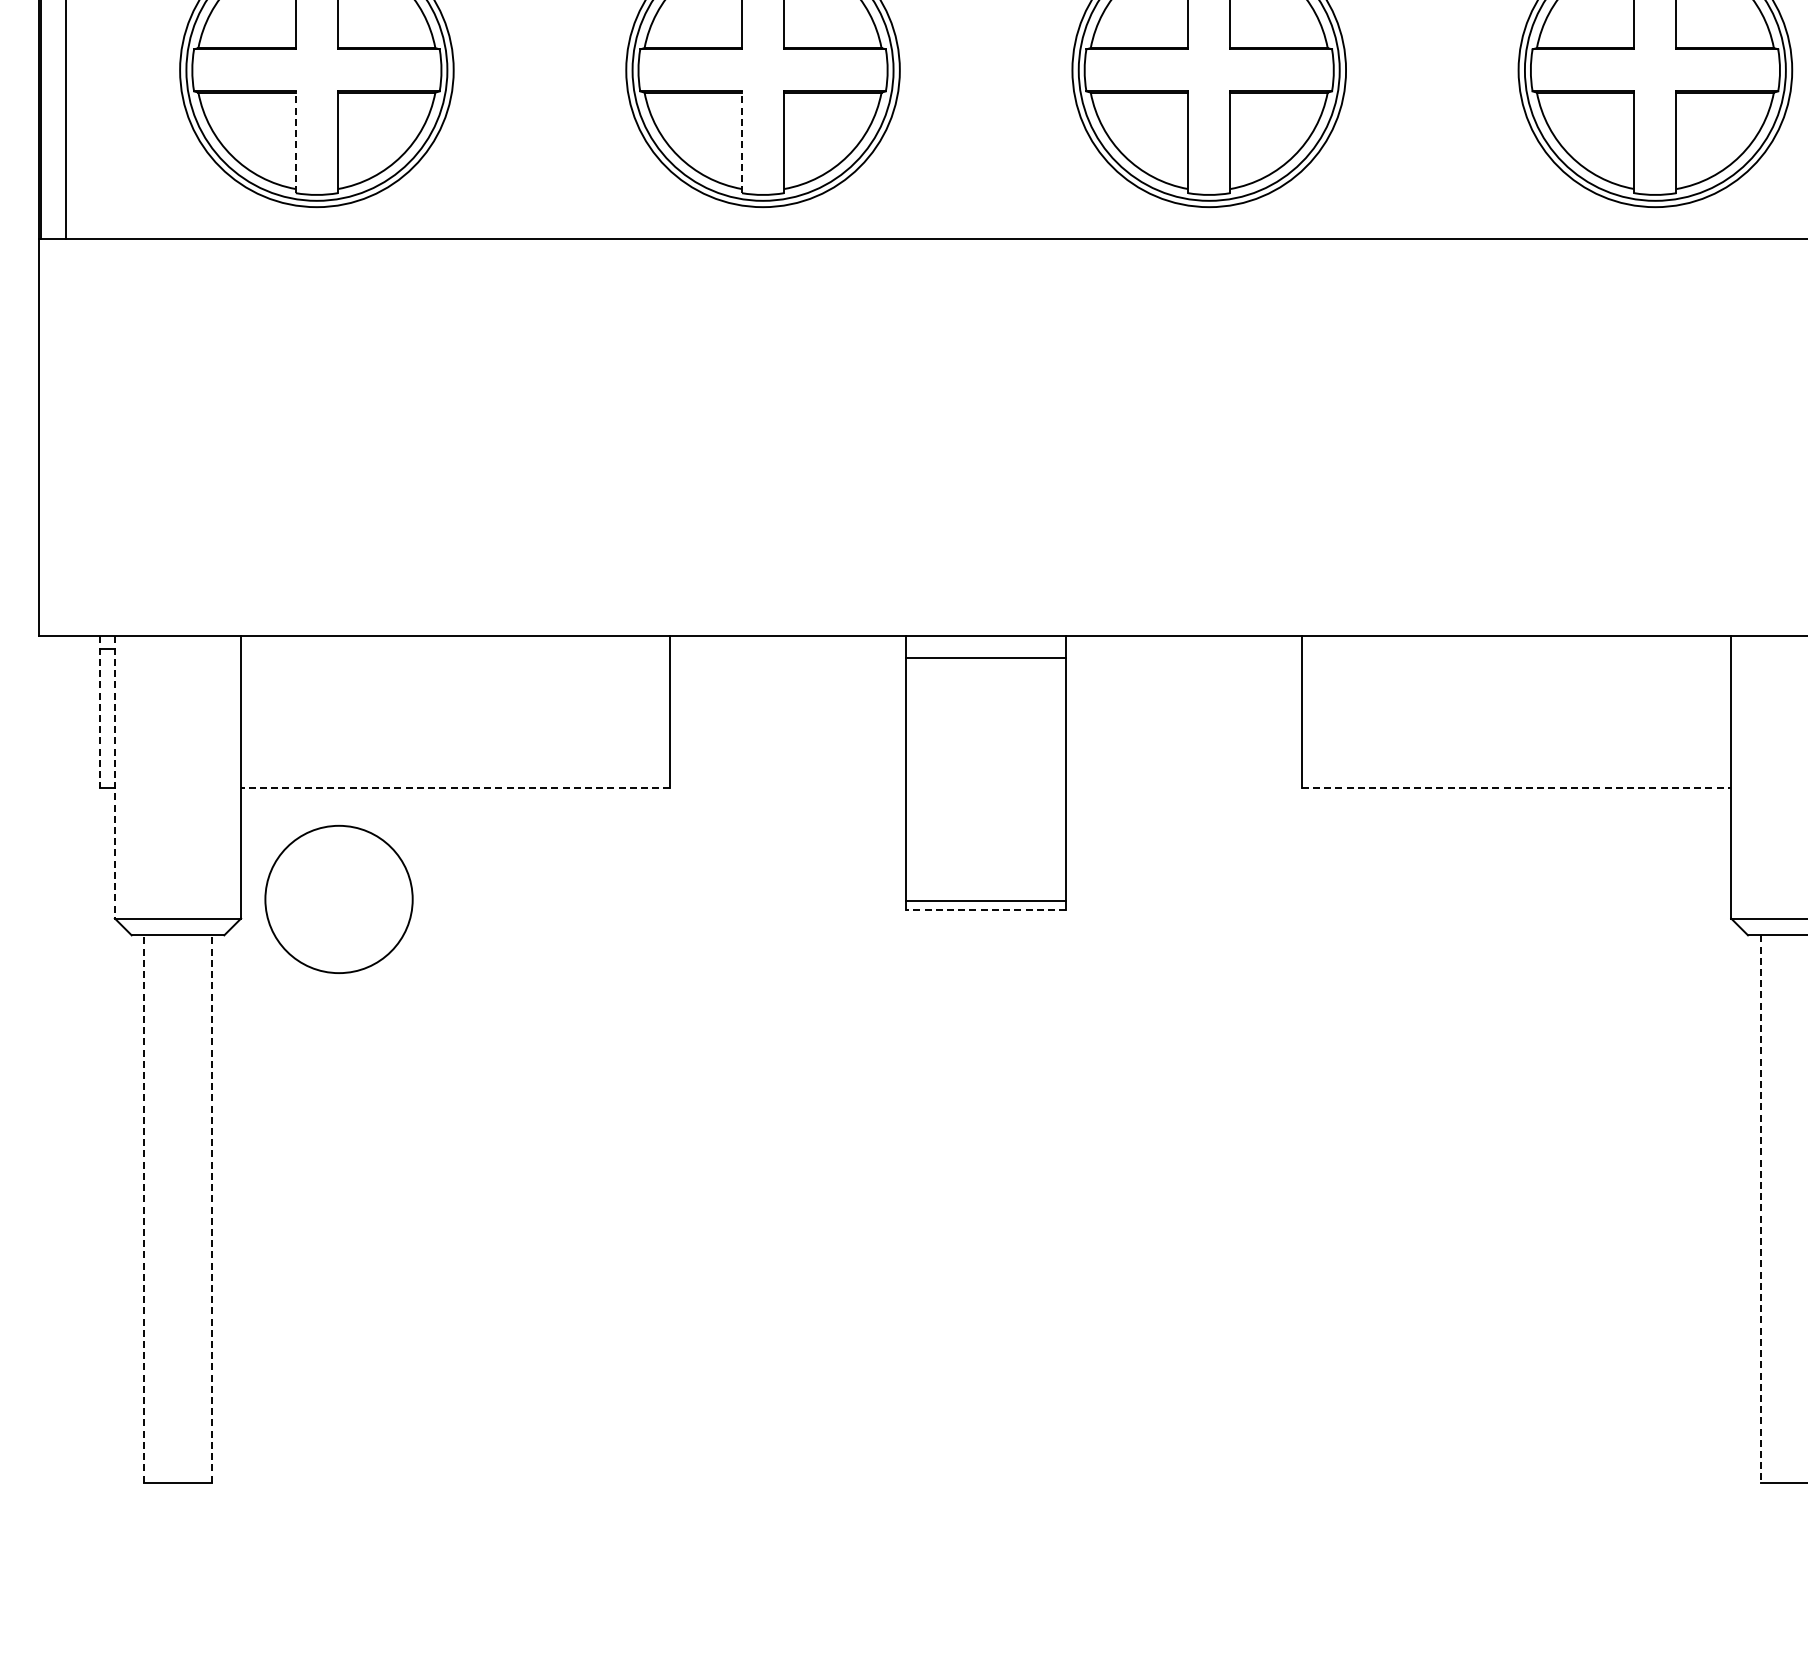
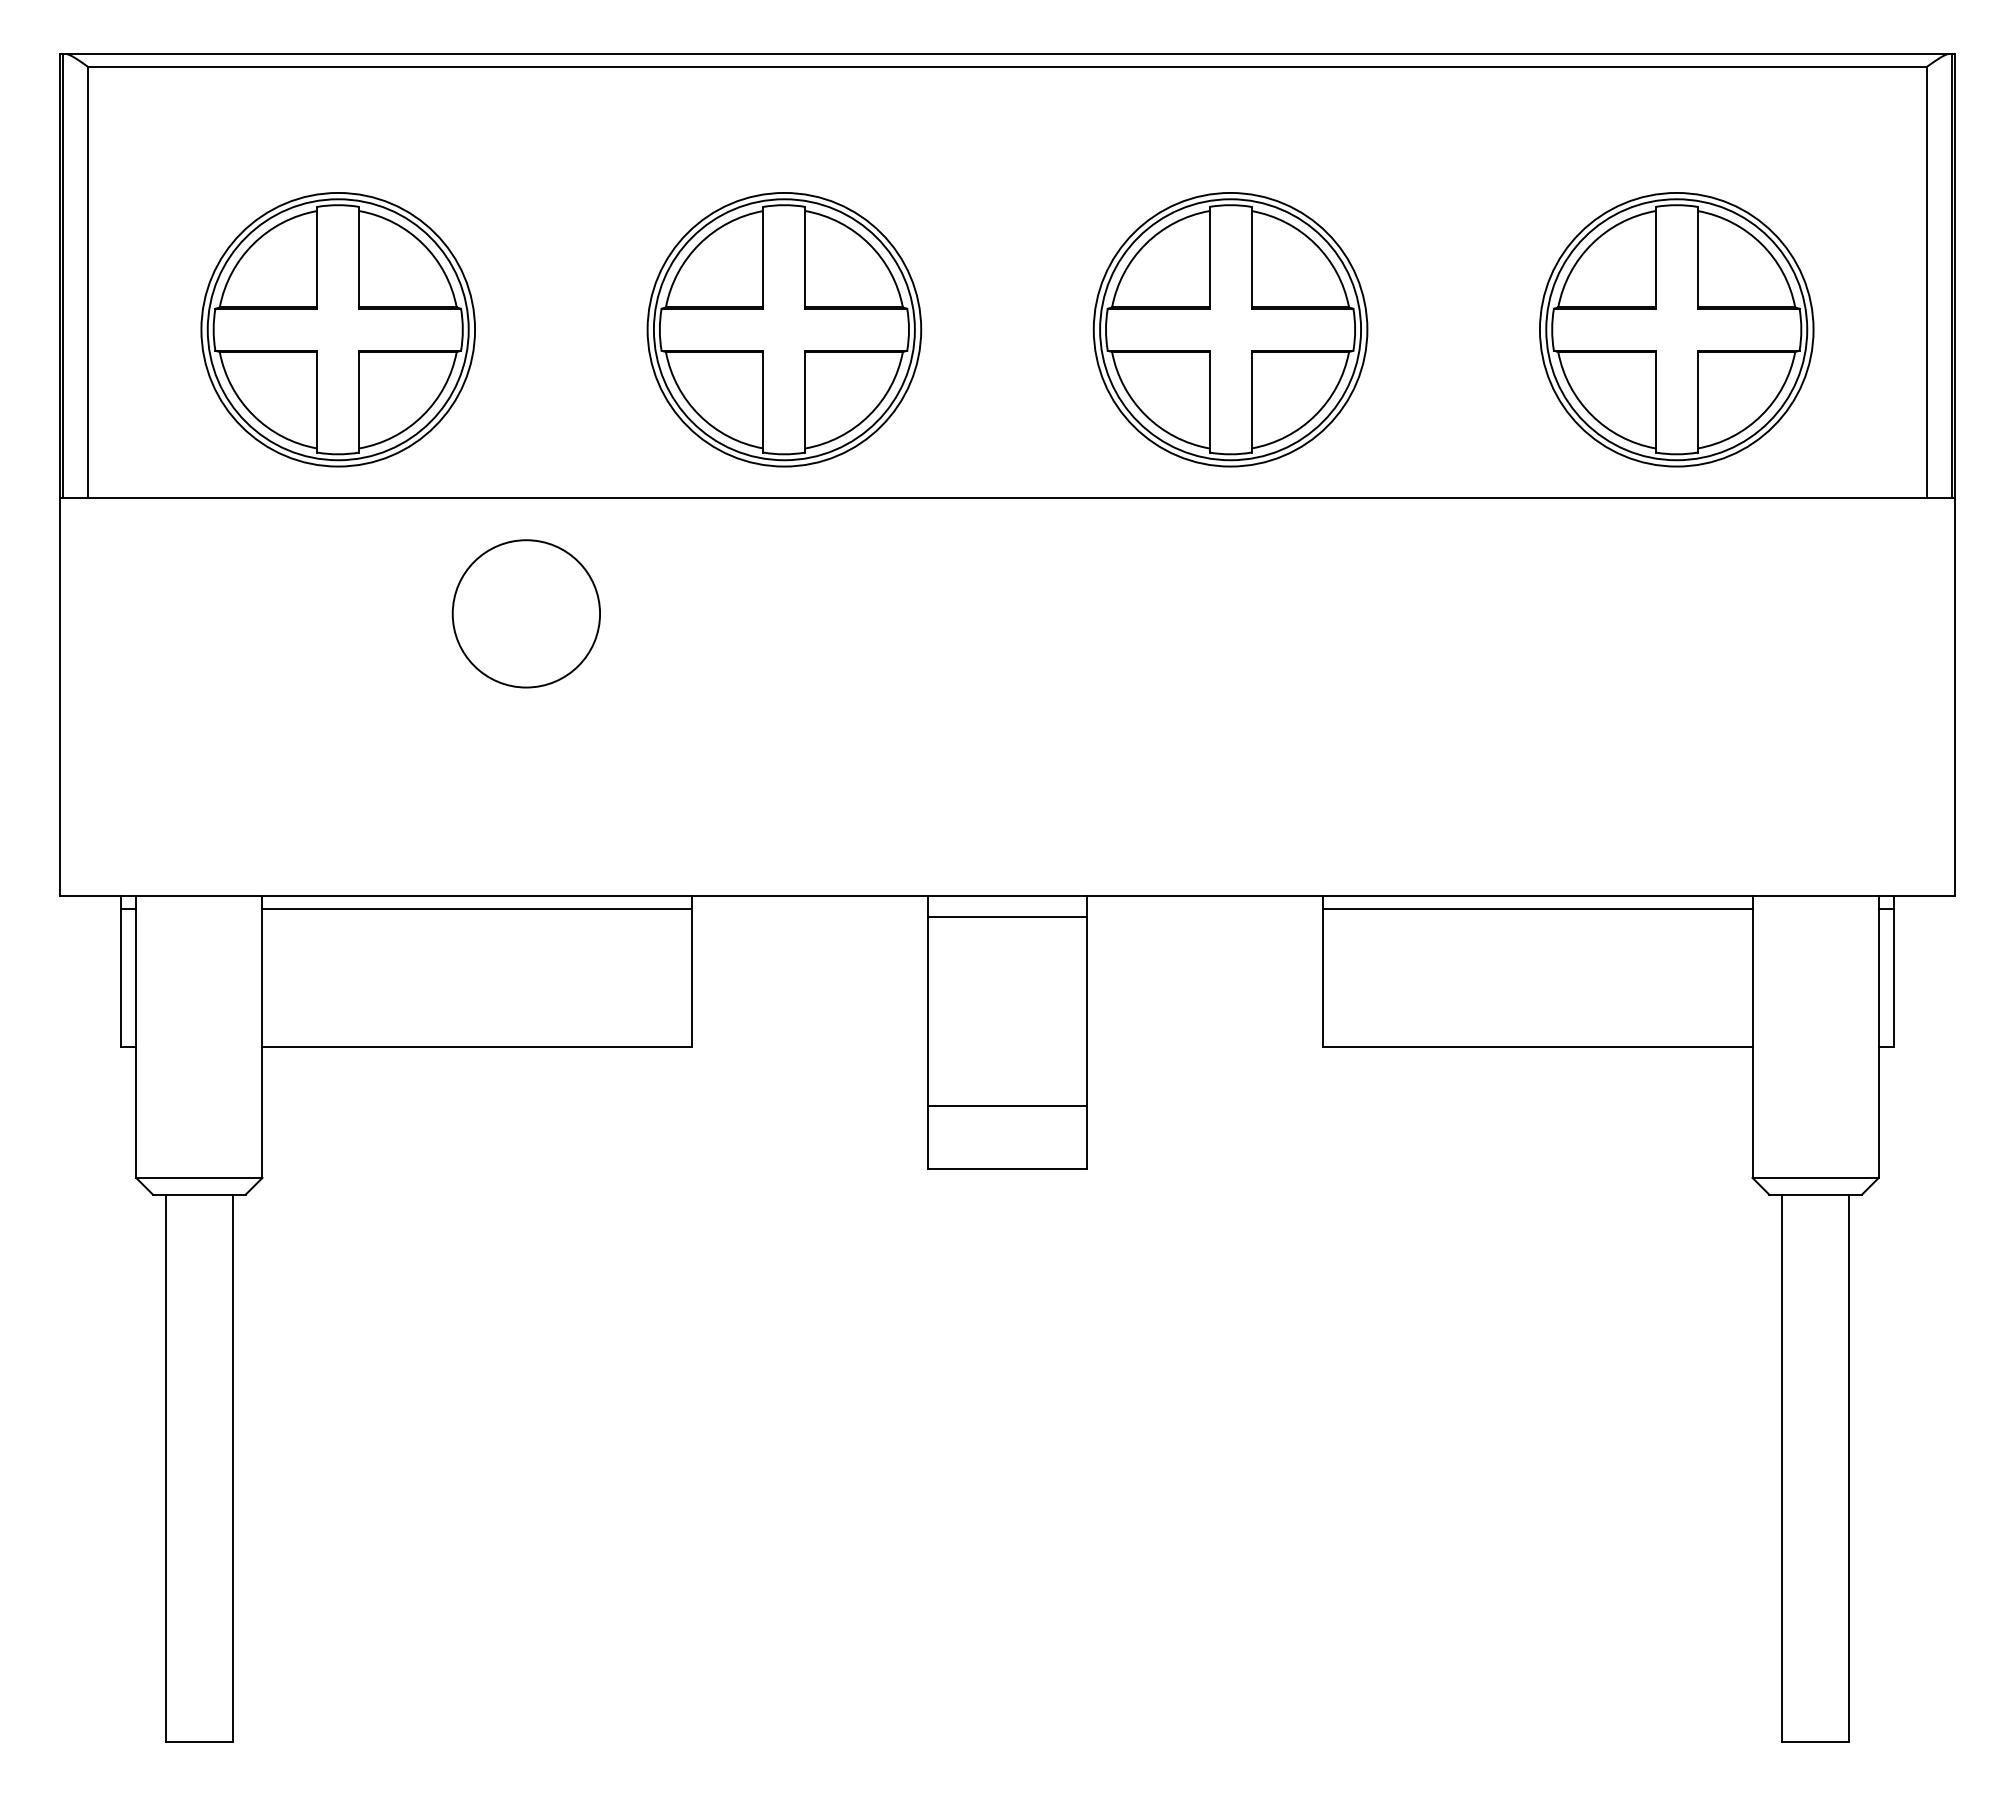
line: (296, 142) -> (317, 401), dashed -> solid
line: (742, 142) -> (763, 401), dashed -> solid
line: (455, 649) -> (476, 908), added
line: (1516, 649) -> (1537, 908), added
line: (100, 712) -> (121, 971), dashed -> solid
line: (115, 778) -> (136, 1037), dashed -> solid
line: (456, 788) -> (477, 1047), dashed -> solid
line: (1516, 788) -> (1537, 1047), dashed -> solid
circle: (338, 899) -> (525, 613), moved
line: (986, 901) -> (1007, 1106), moved
line: (986, 910) -> (1007, 1169), dashed -> solid
line: (144, 1209) -> (165, 1468), dashed -> solid
line: (212, 1209) -> (233, 1468), dashed -> solid
line: (1760, 1209) -> (1781, 1468), dashed -> solid

